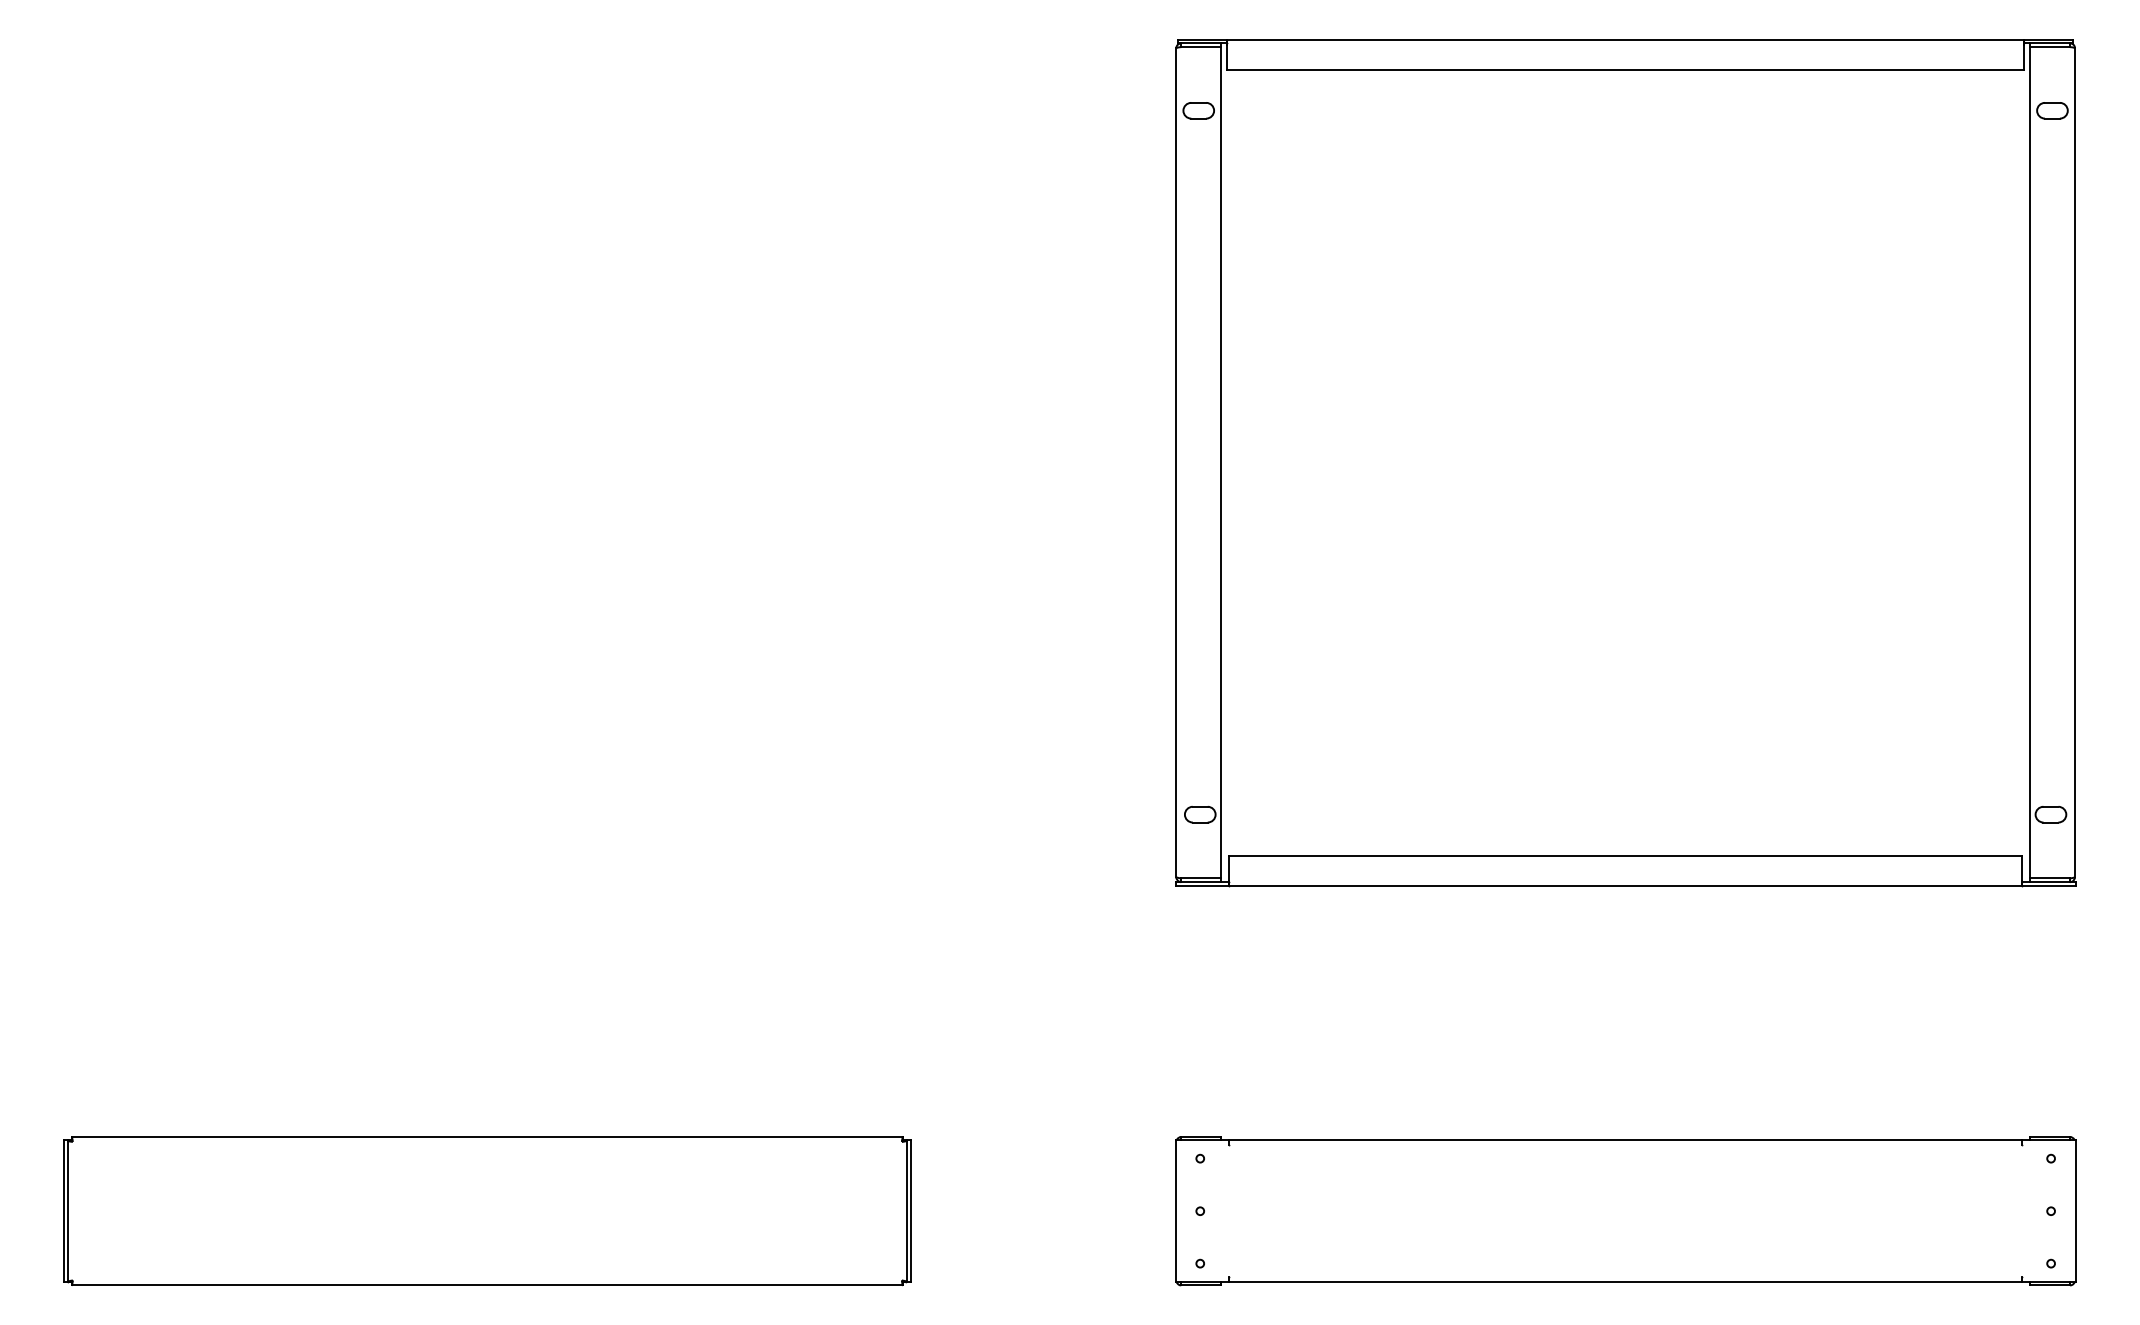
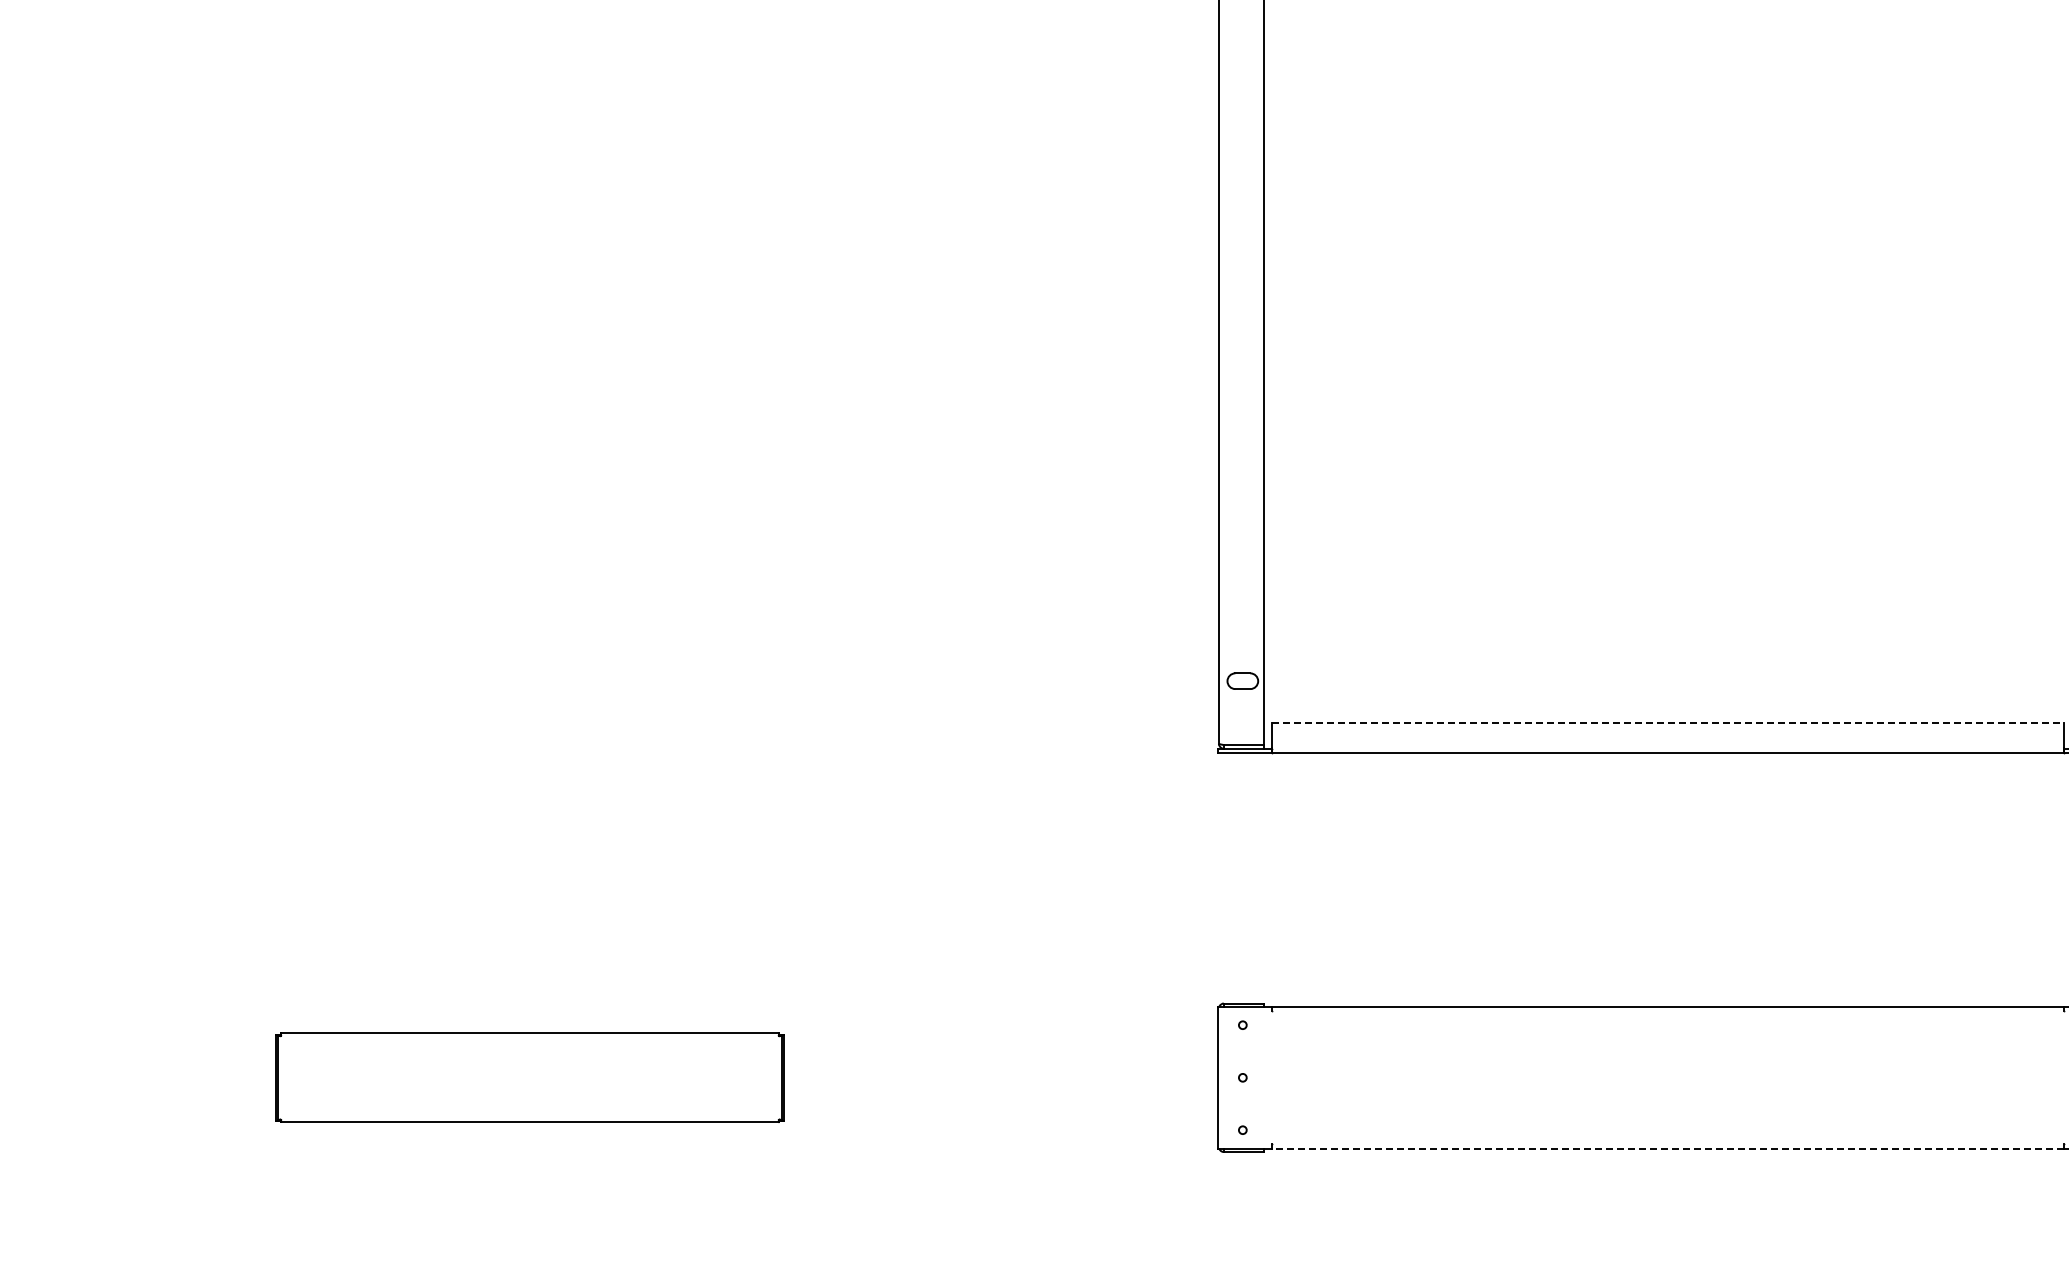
line: (1626, 856) -> (1669, 723), solid -> dashed
part: (487, 1211) -> (530, 1078), size x0.6
line: (1625, 1282) -> (1668, 1149), solid -> dashed

